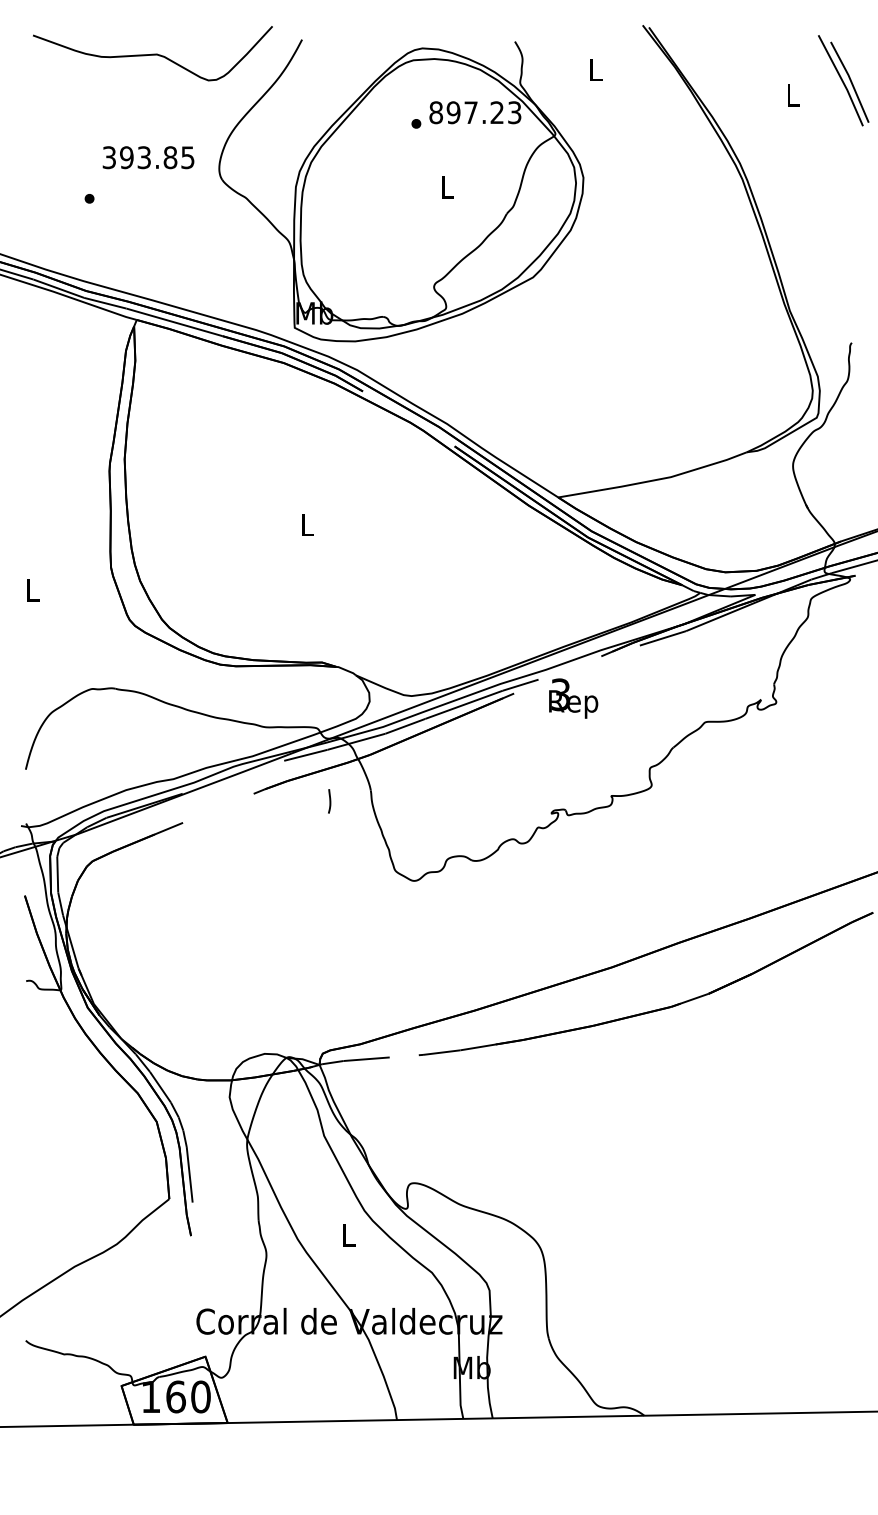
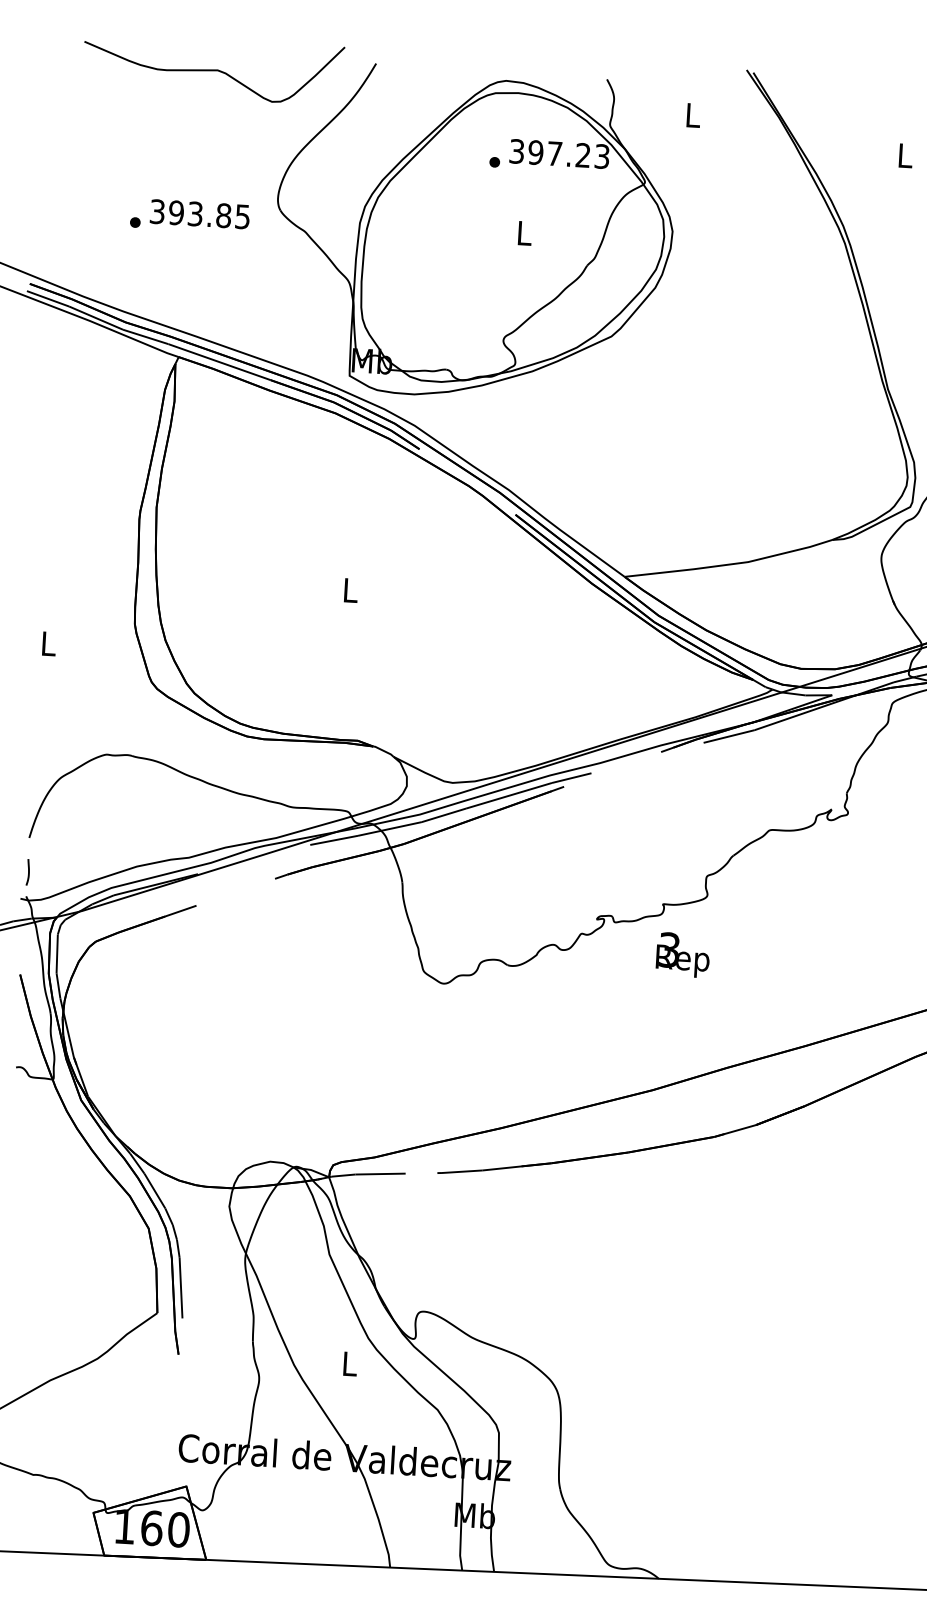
text: (436, 112) -> (517, 151), 897.23 -> 397.23
text: (148, 157) -> (199, 214), moved
text: (573, 698) -> (683, 954), moved
line: (329, 801) -> (28, 872), moved

